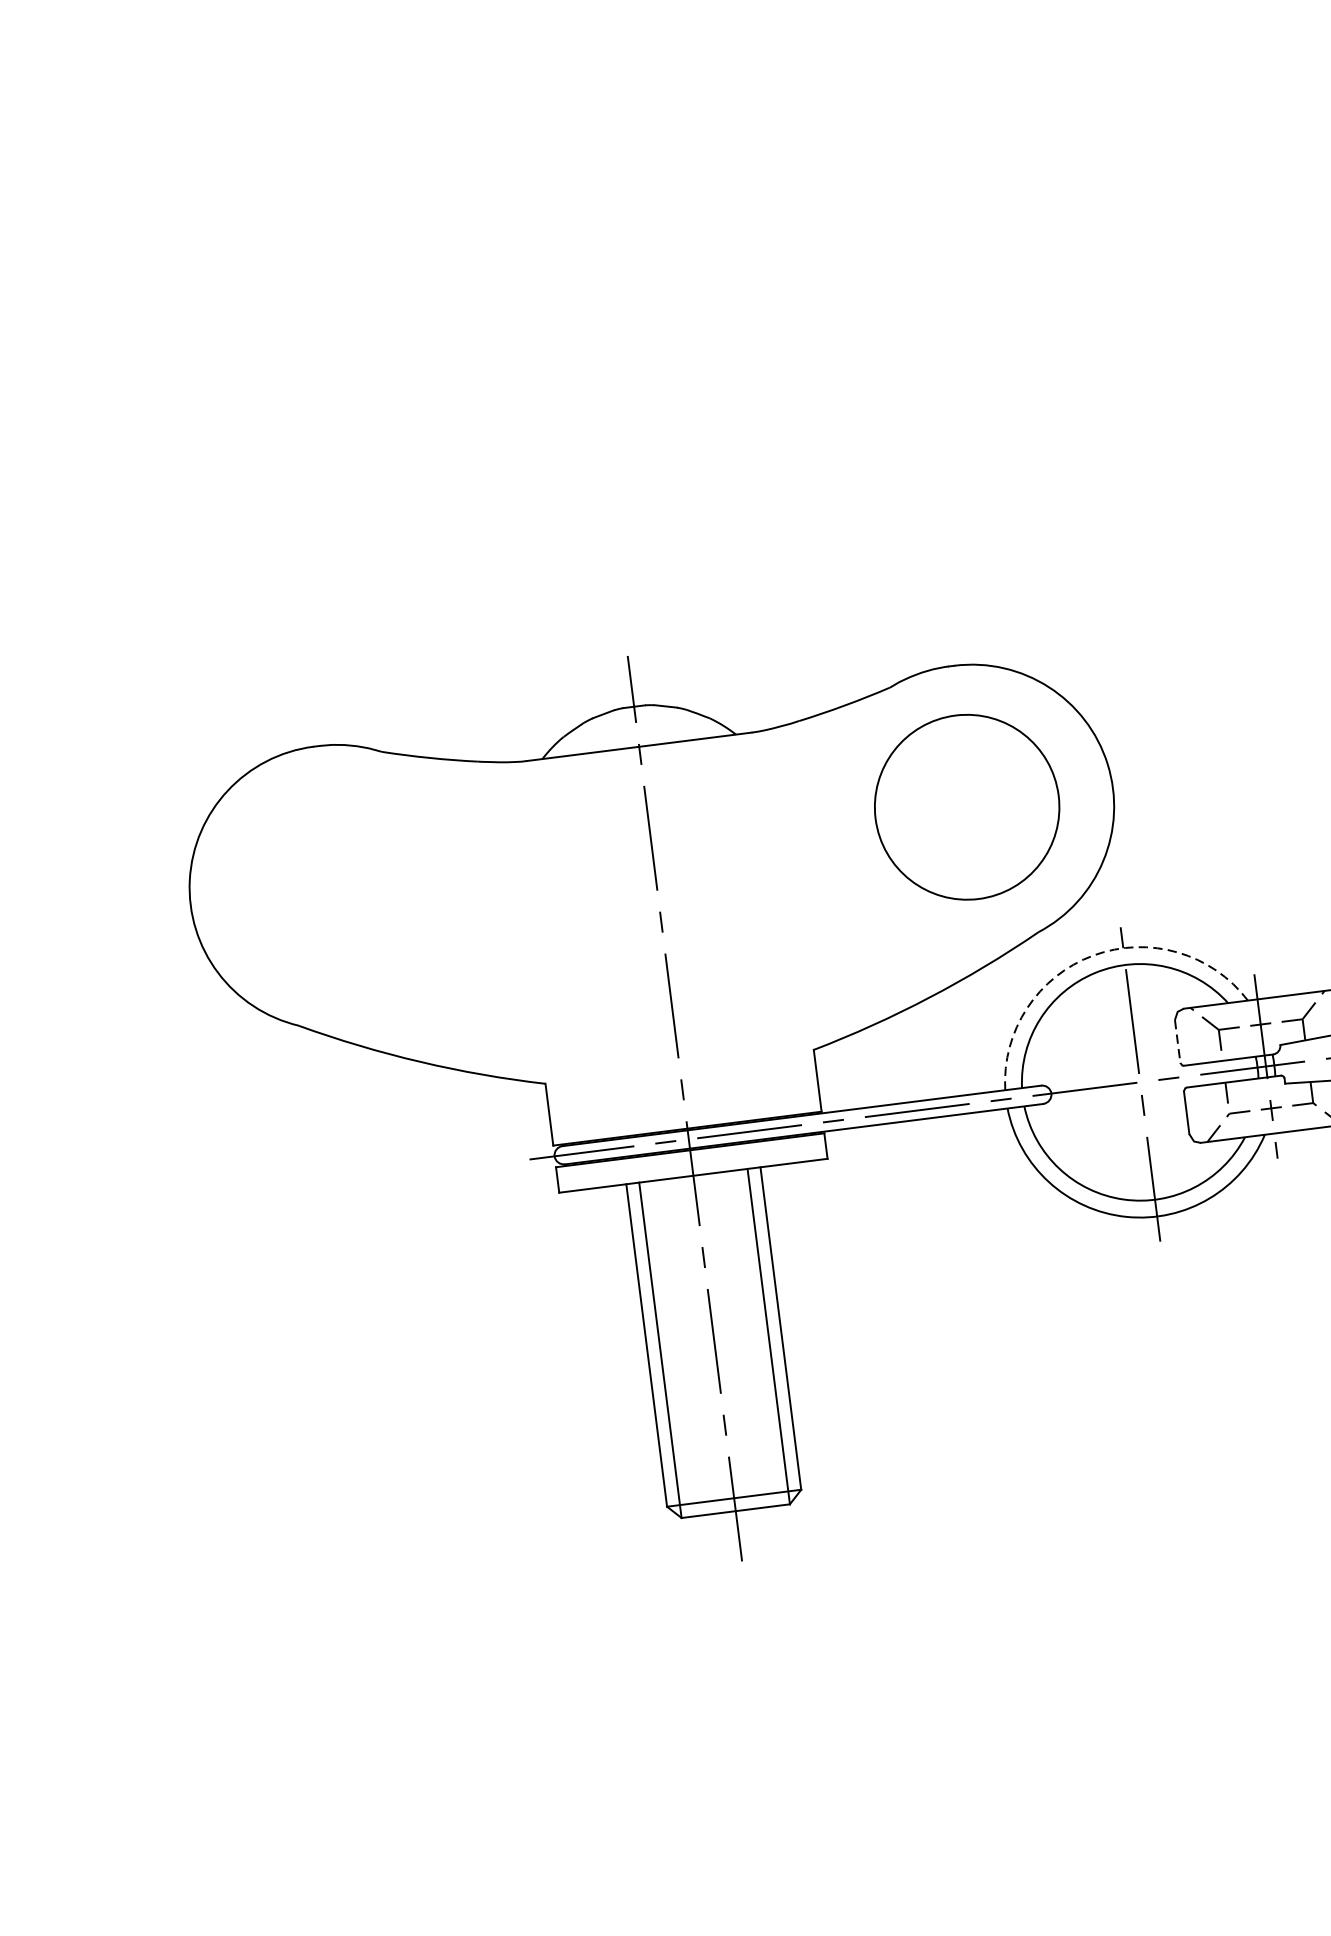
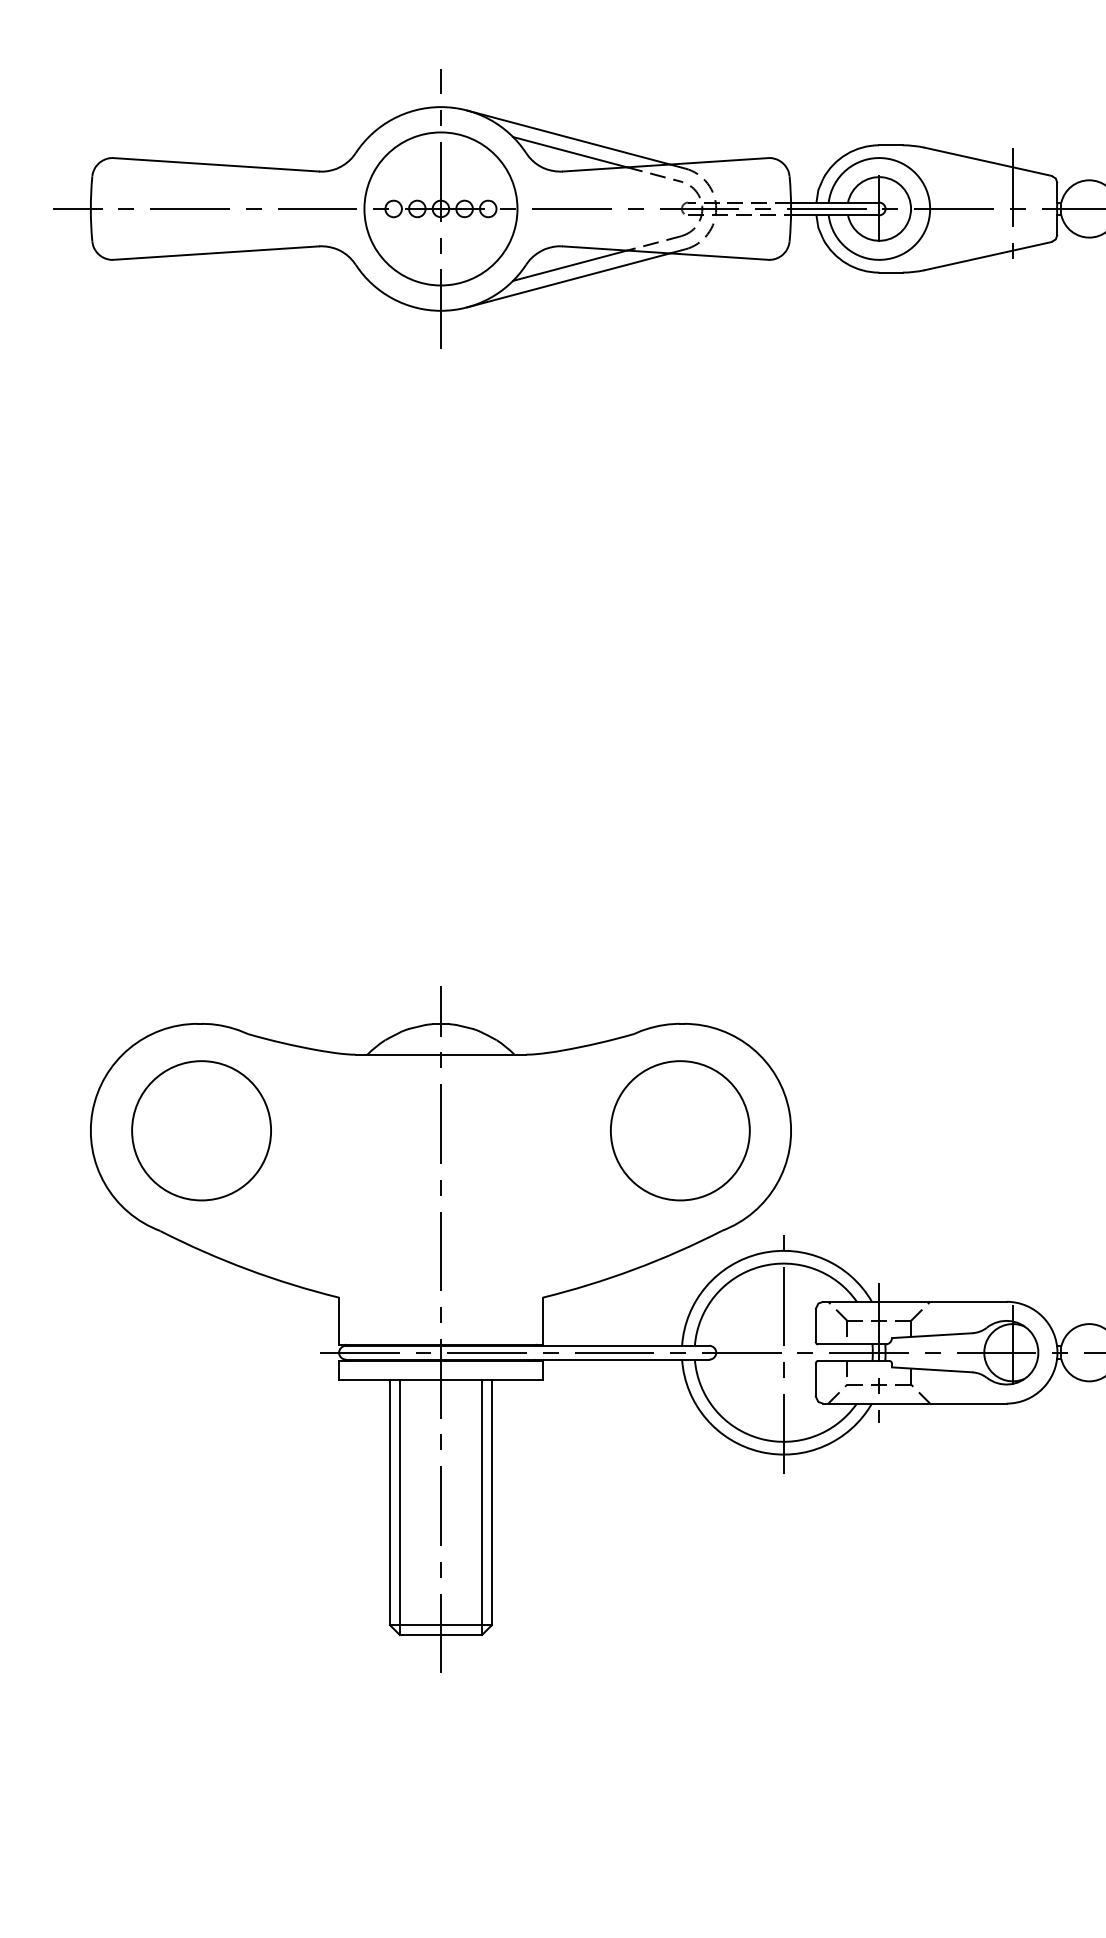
part: (336, 886) -> (201, 1130), added
arc: (1093, 955) -> (760, 1253), dashed -> solid
line: (1177, 1042) -> (815, 1326), dashed -> solid

